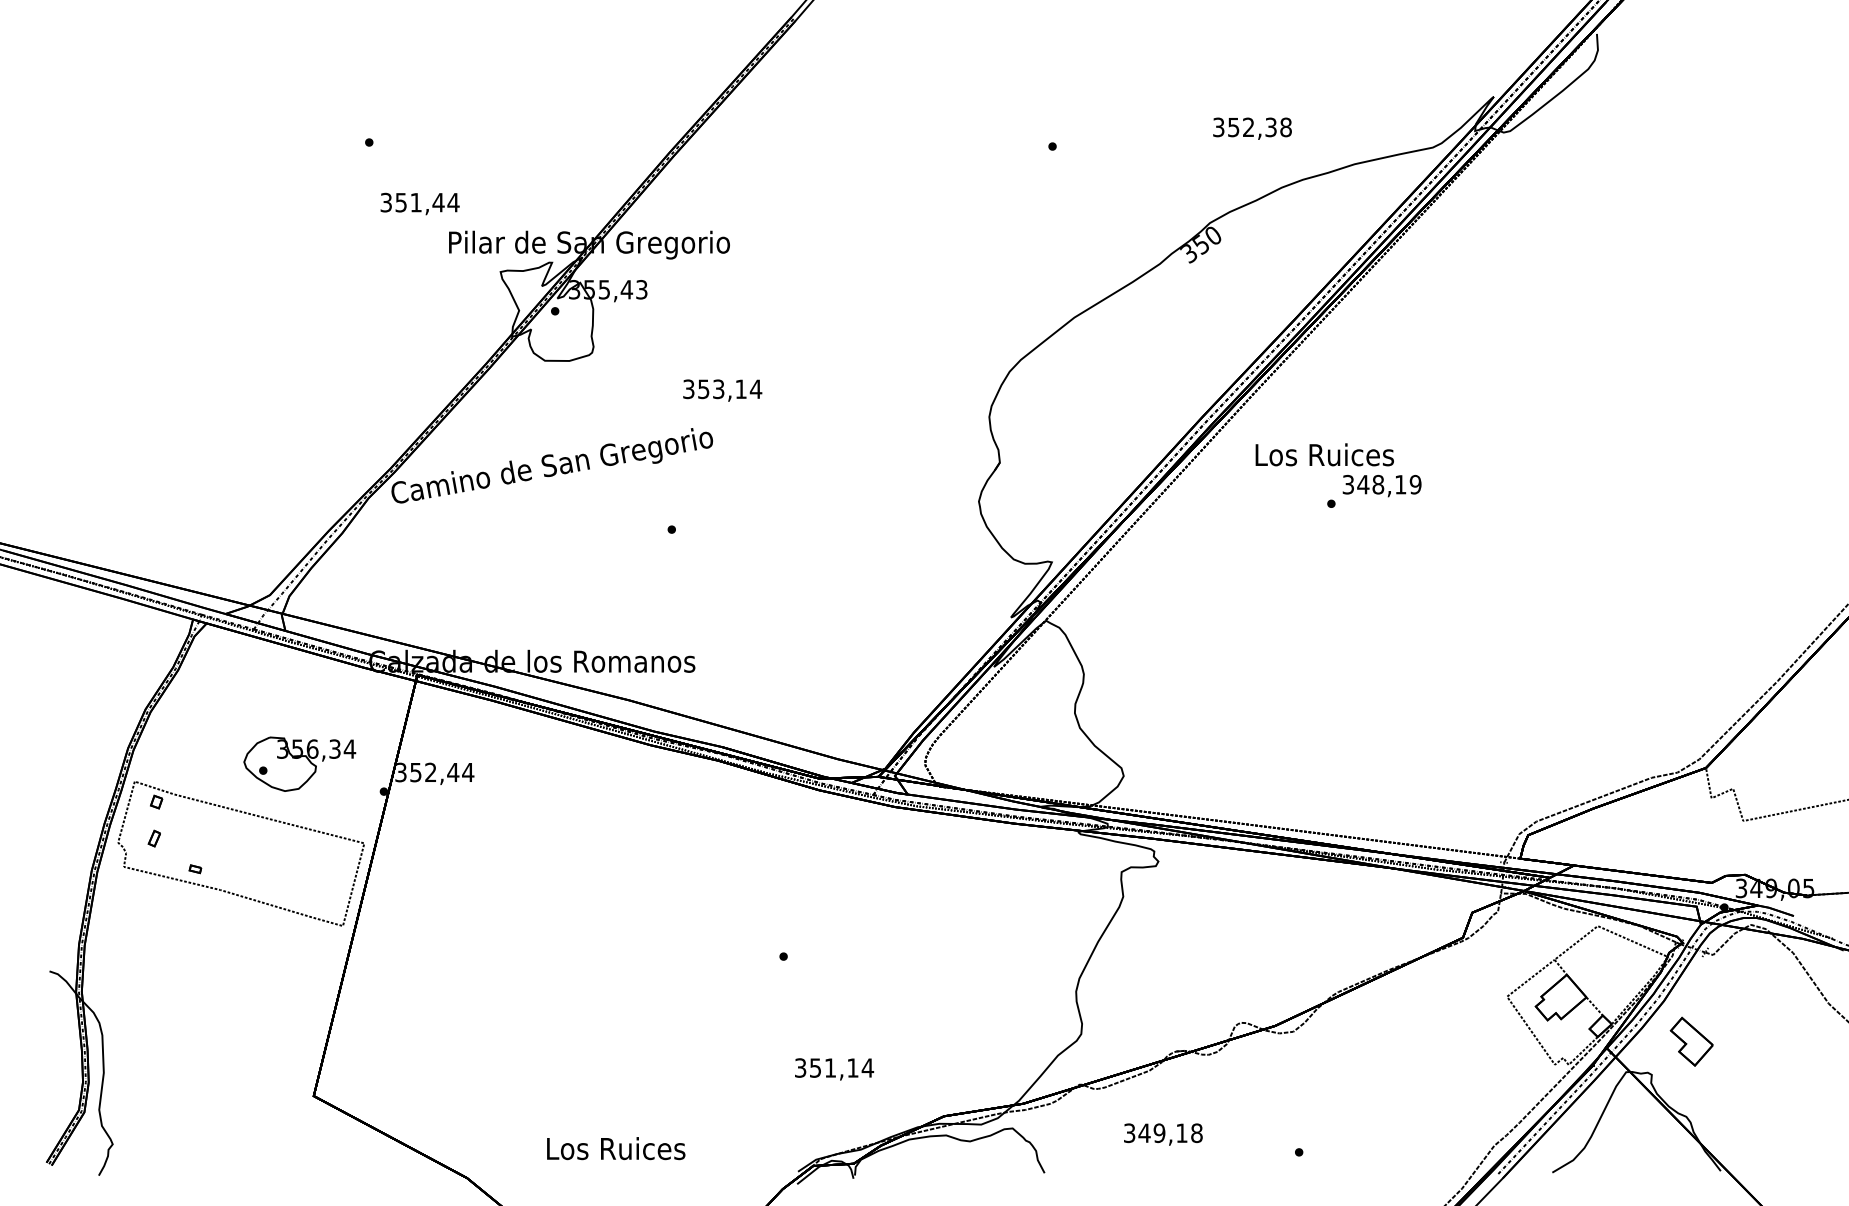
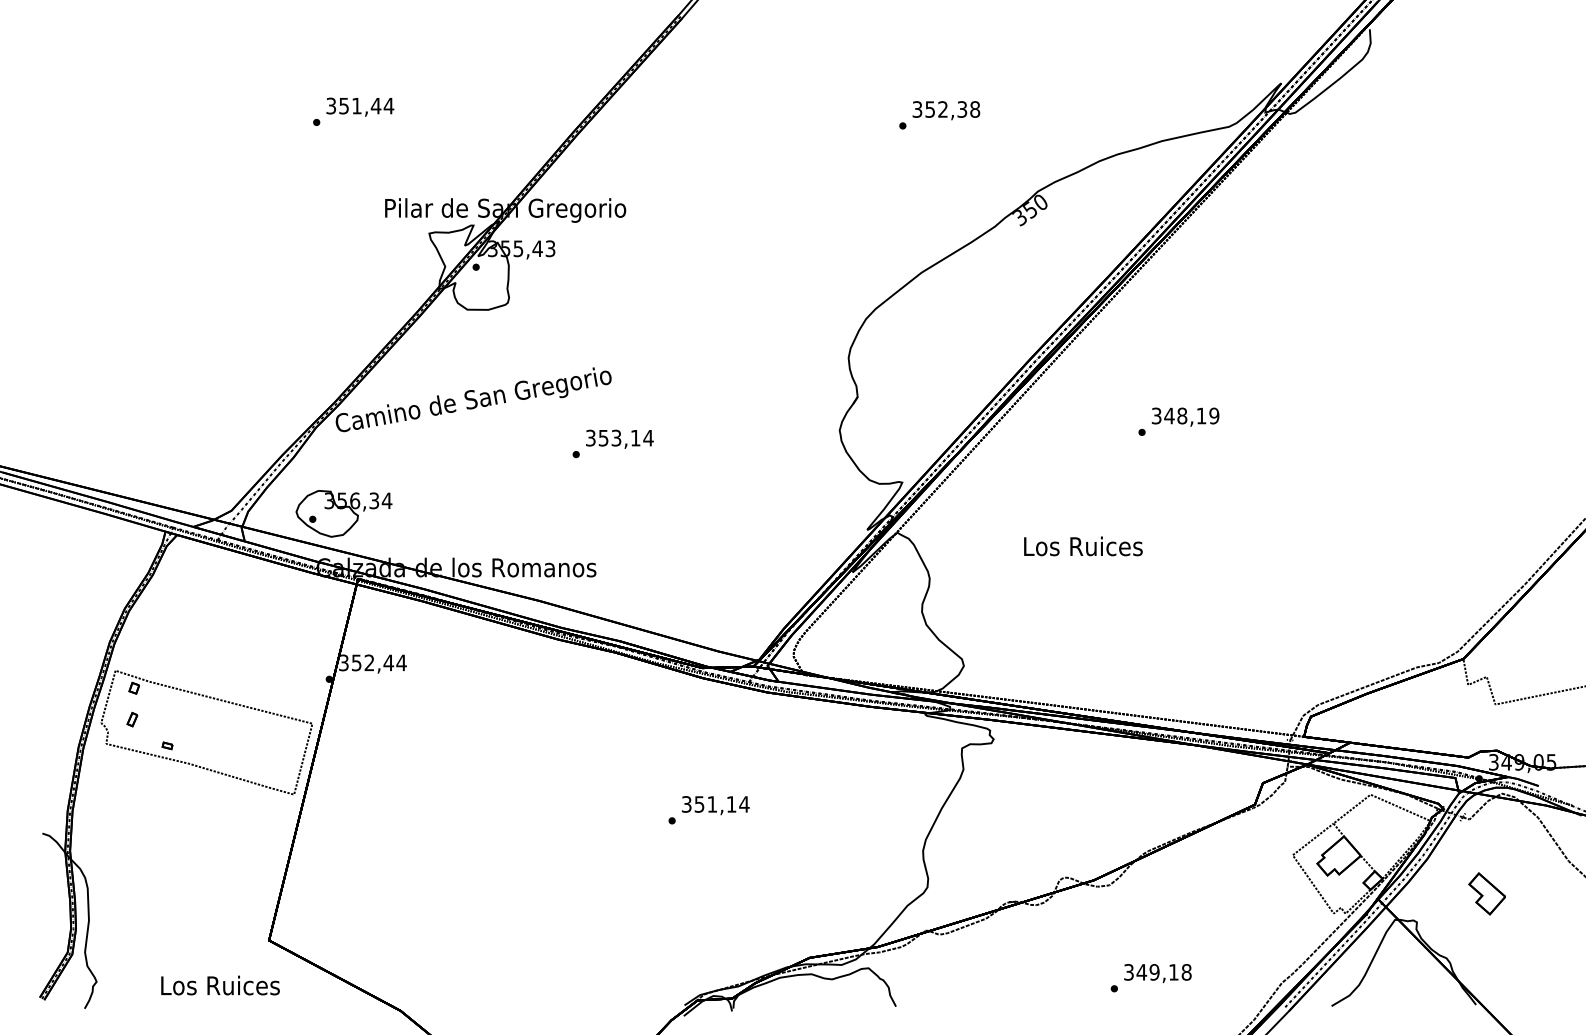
text: (1252, 128) -> (946, 110), moved
text: (420, 203) -> (360, 106), moved
text: (722, 389) -> (619, 438), moved
text: (1324, 454) -> (1083, 546), moved
part: (299, 763) -> (343, 513), moved
part: (1690, 1041) -> (1486, 893), moved
text: (834, 1069) -> (715, 805), moved
text: (1162, 1134) -> (1157, 973), moved
text: (616, 1148) -> (220, 985), moved

